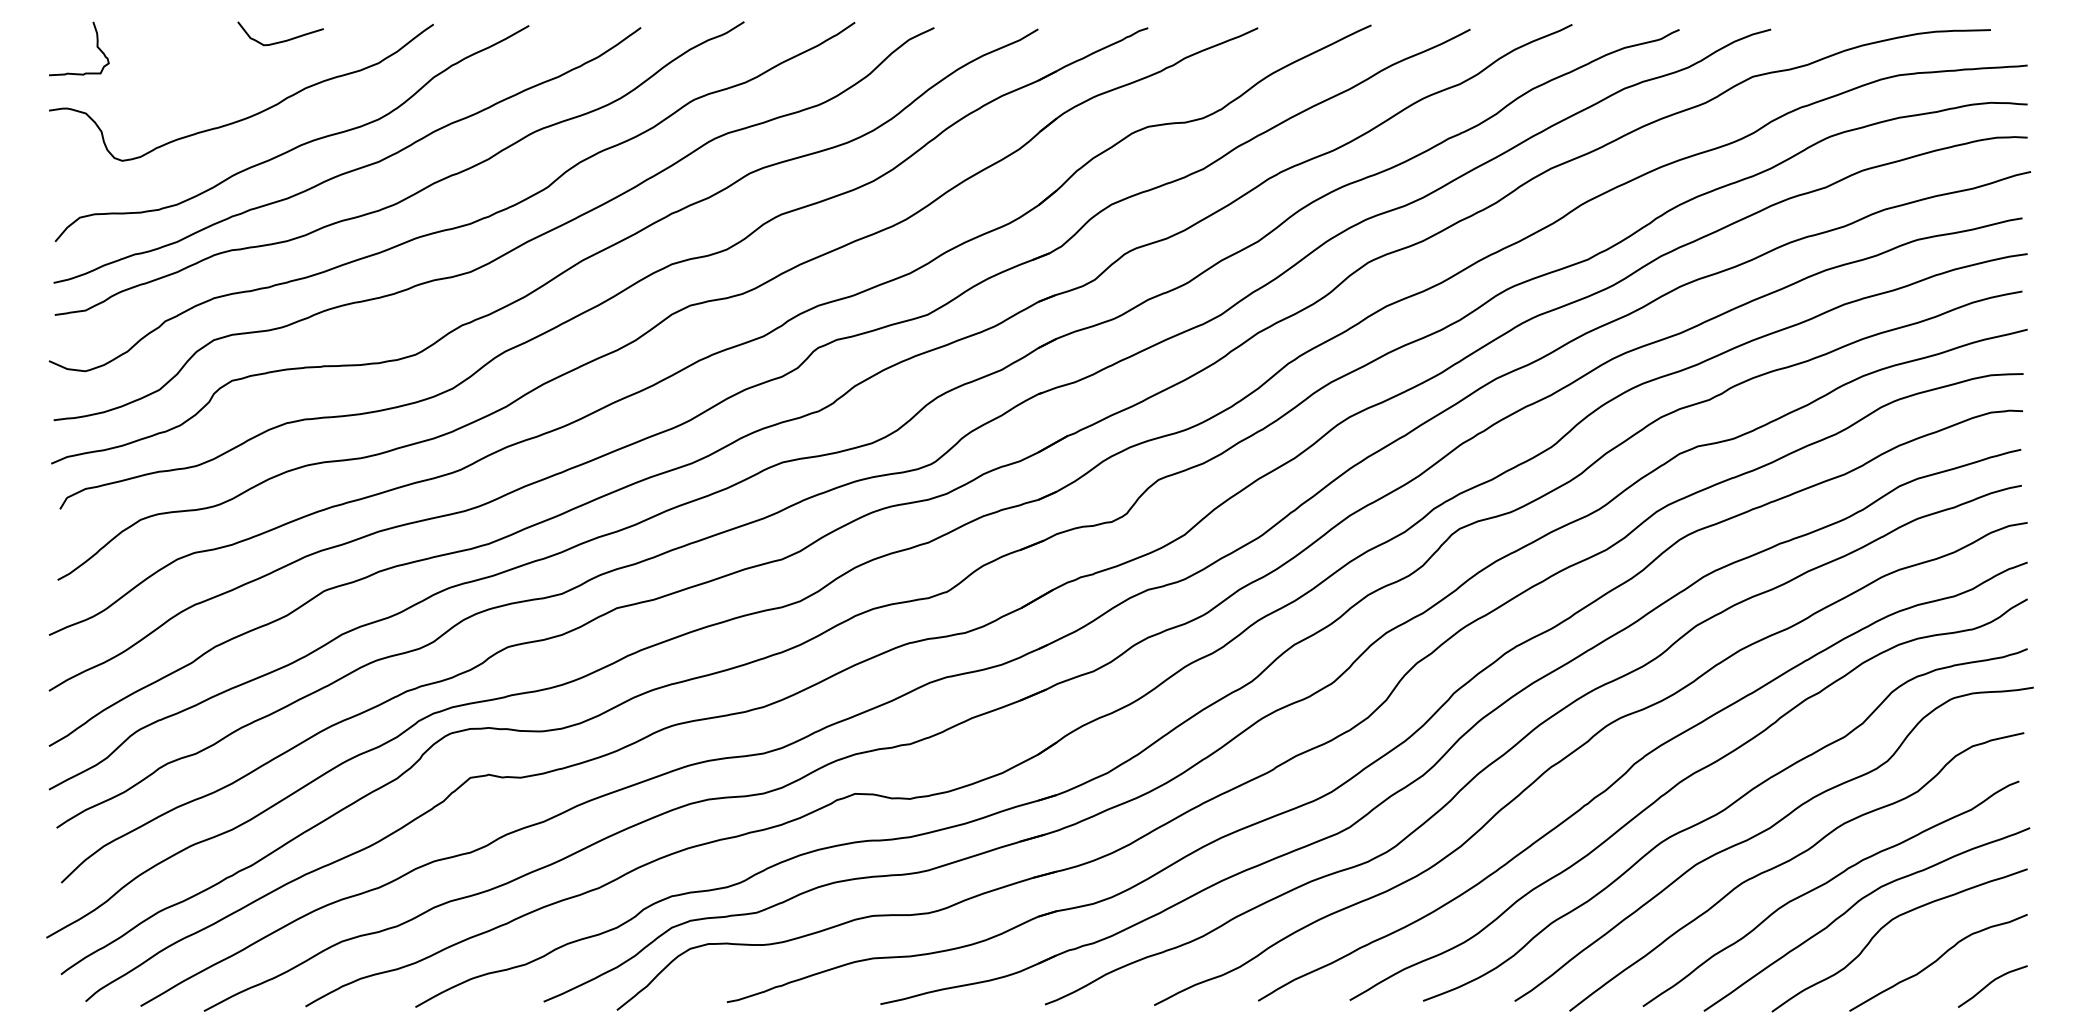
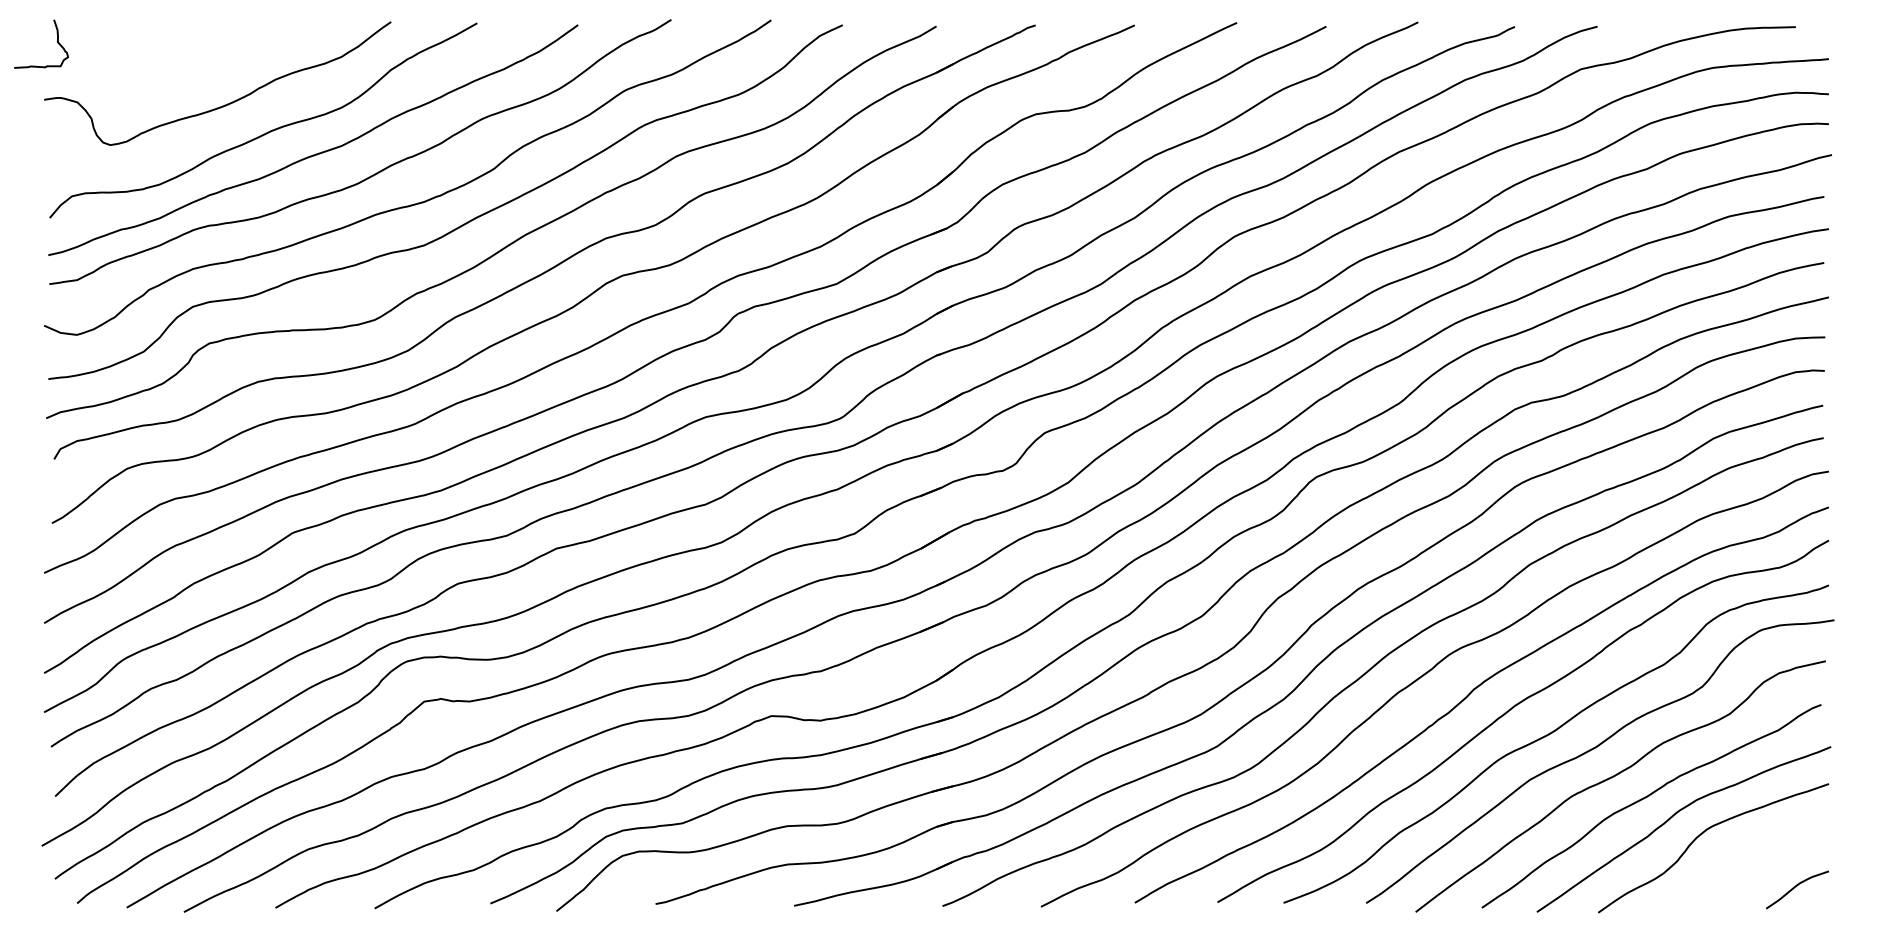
curve: (282, 40) -> (254, 36), removed
curve: (97, 48) -> (57, 43), moved
curve: (1937, 961) -> (1747, 867), removed

